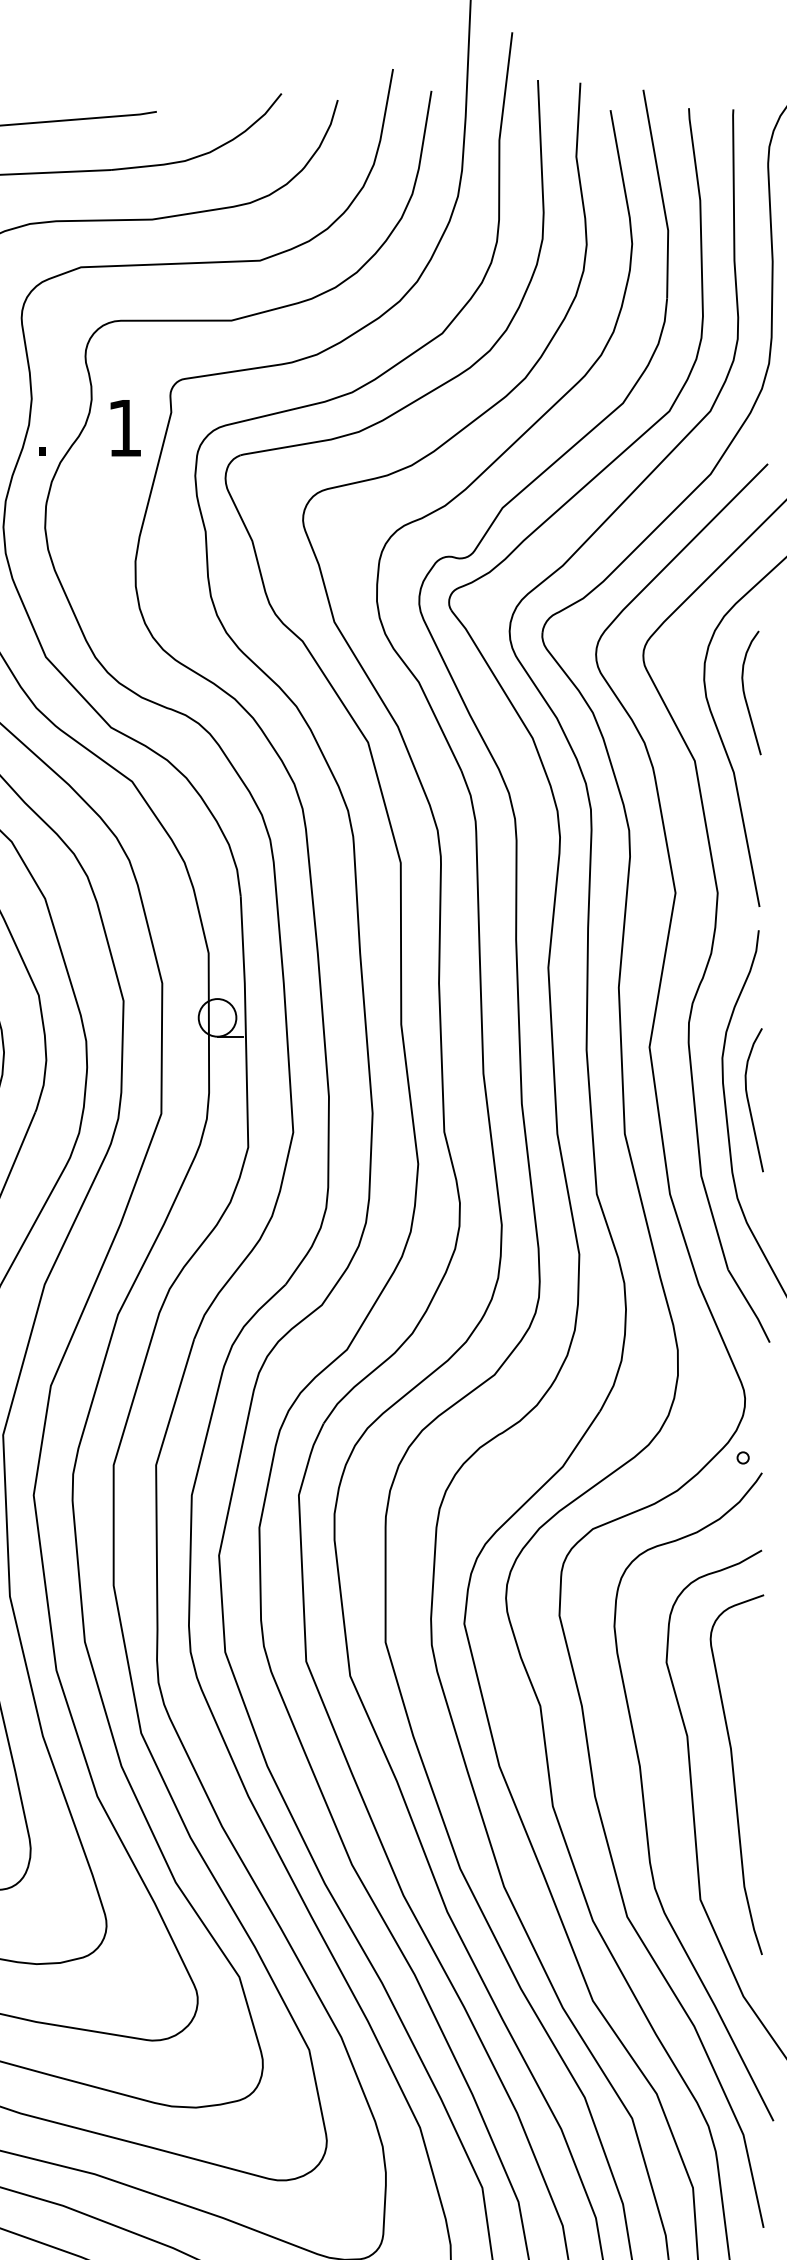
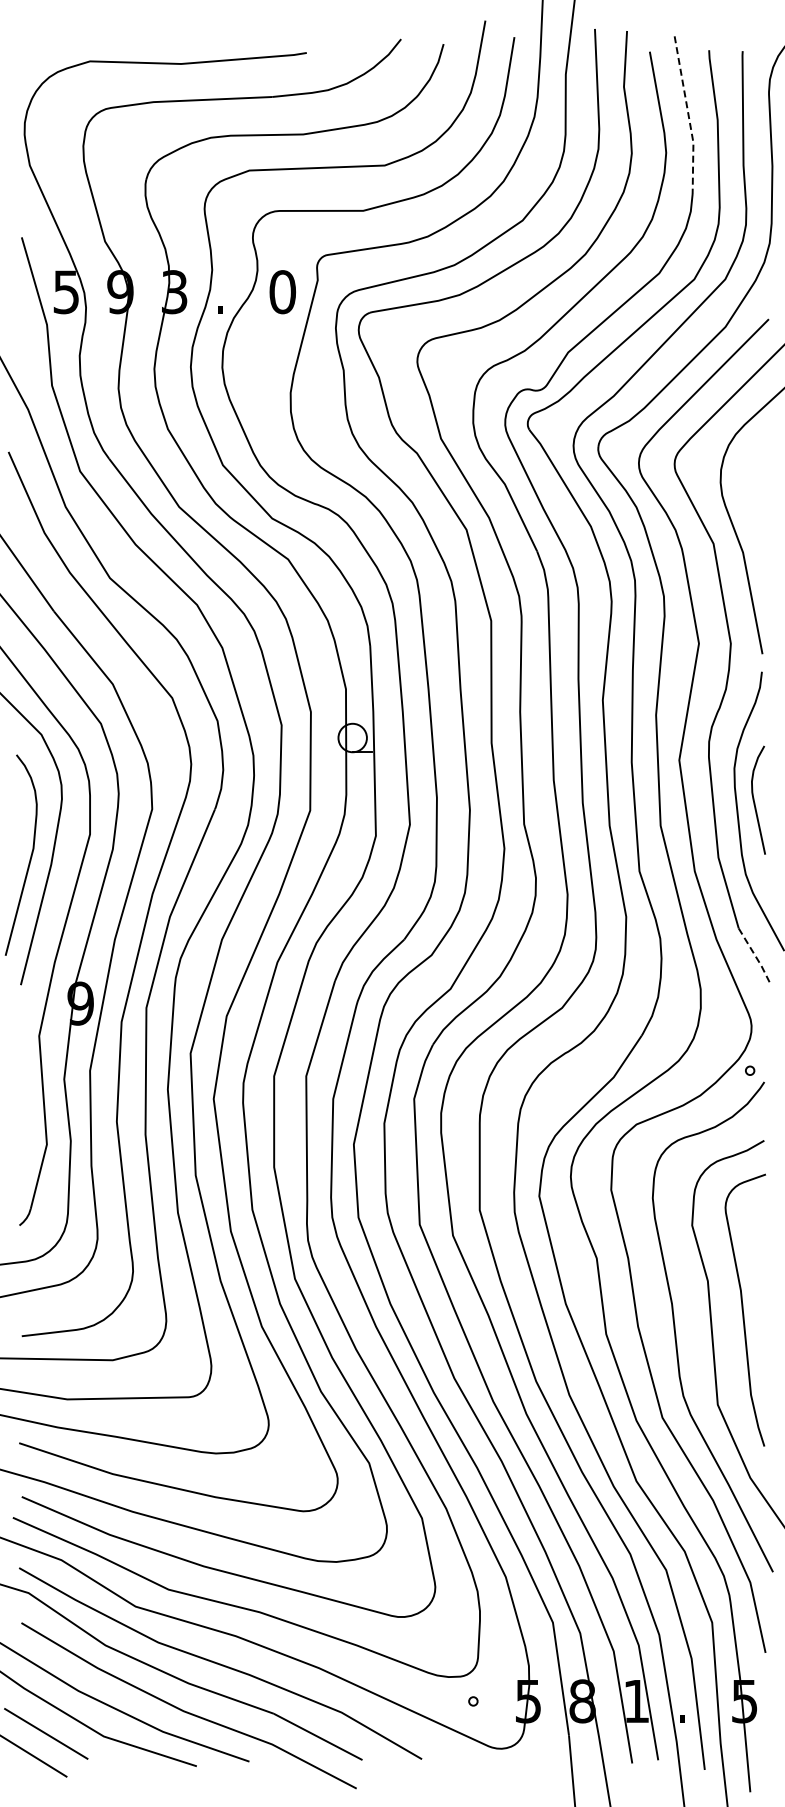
line: (661, 194) -> (688, 115), solid -> dashed
text: (124, 428) -> (282, 292), 1 -> 0
curve: (746, 695) -> (752, 494), removed
line: (750, 1306) -> (755, 956), solid -> dashed

